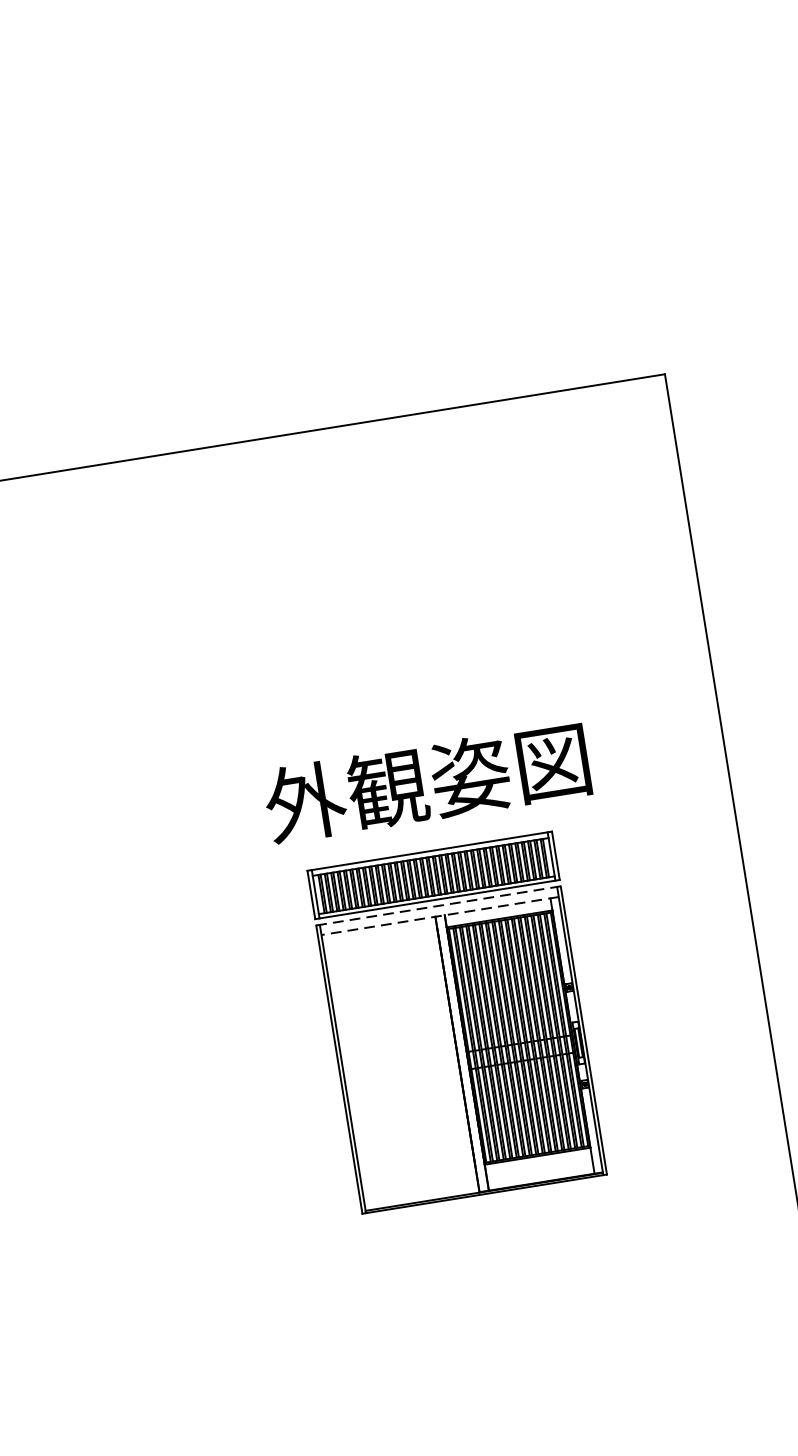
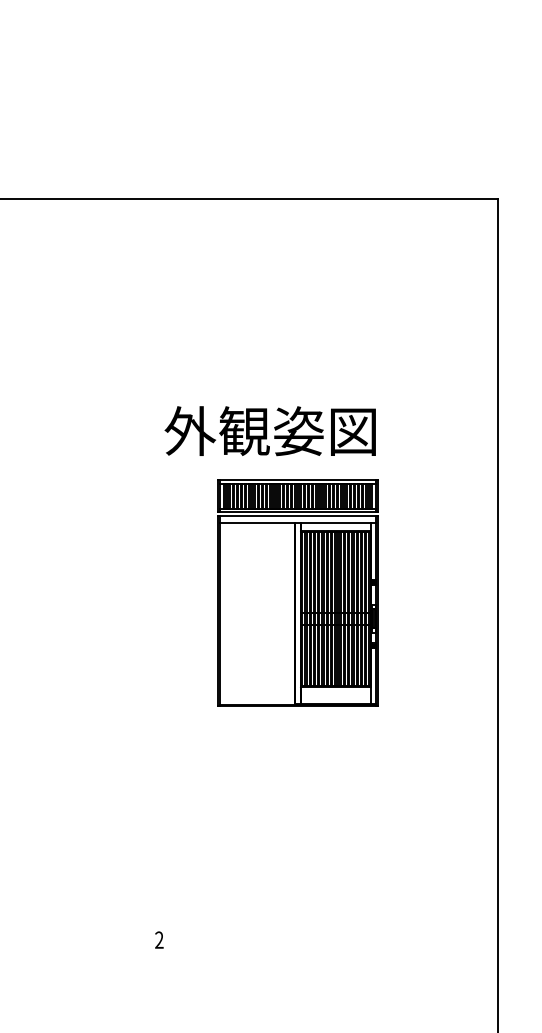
text: (425, 783) -> (269, 431), moved
line: (439, 905) -> (298, 516), dashed -> solid
line: (439, 916) -> (297, 523), dashed -> solid

